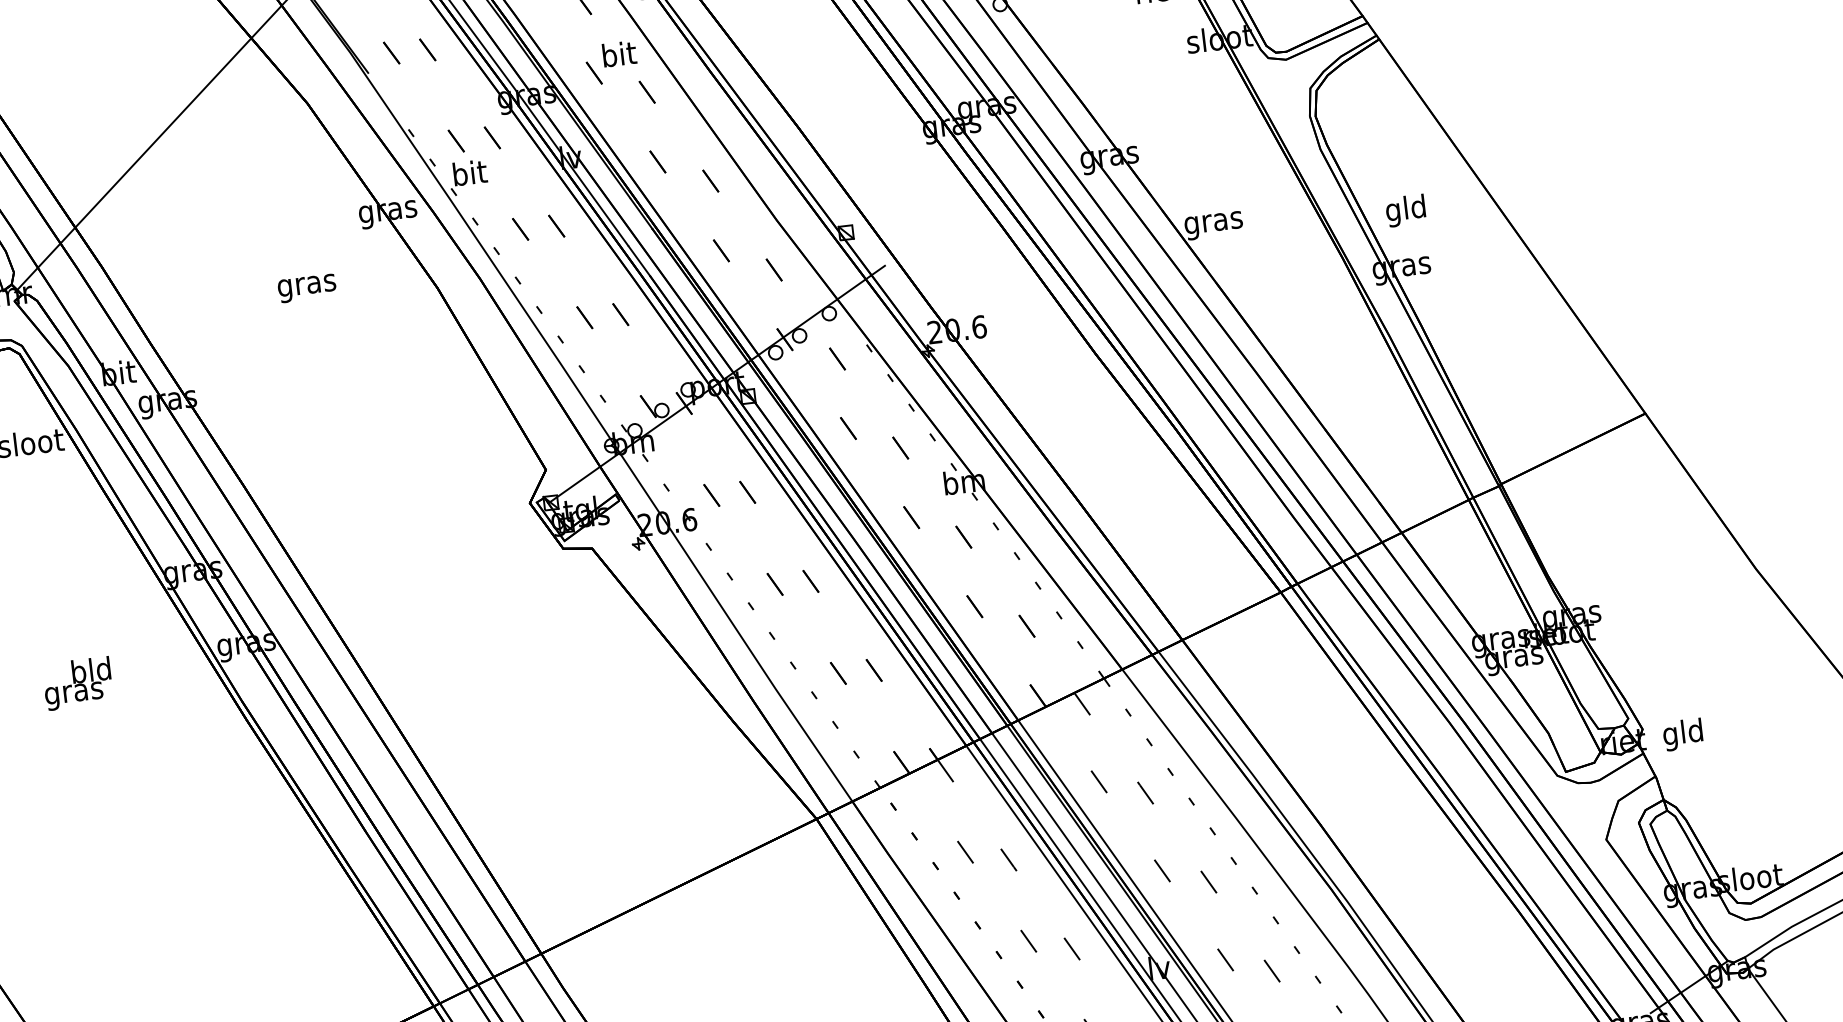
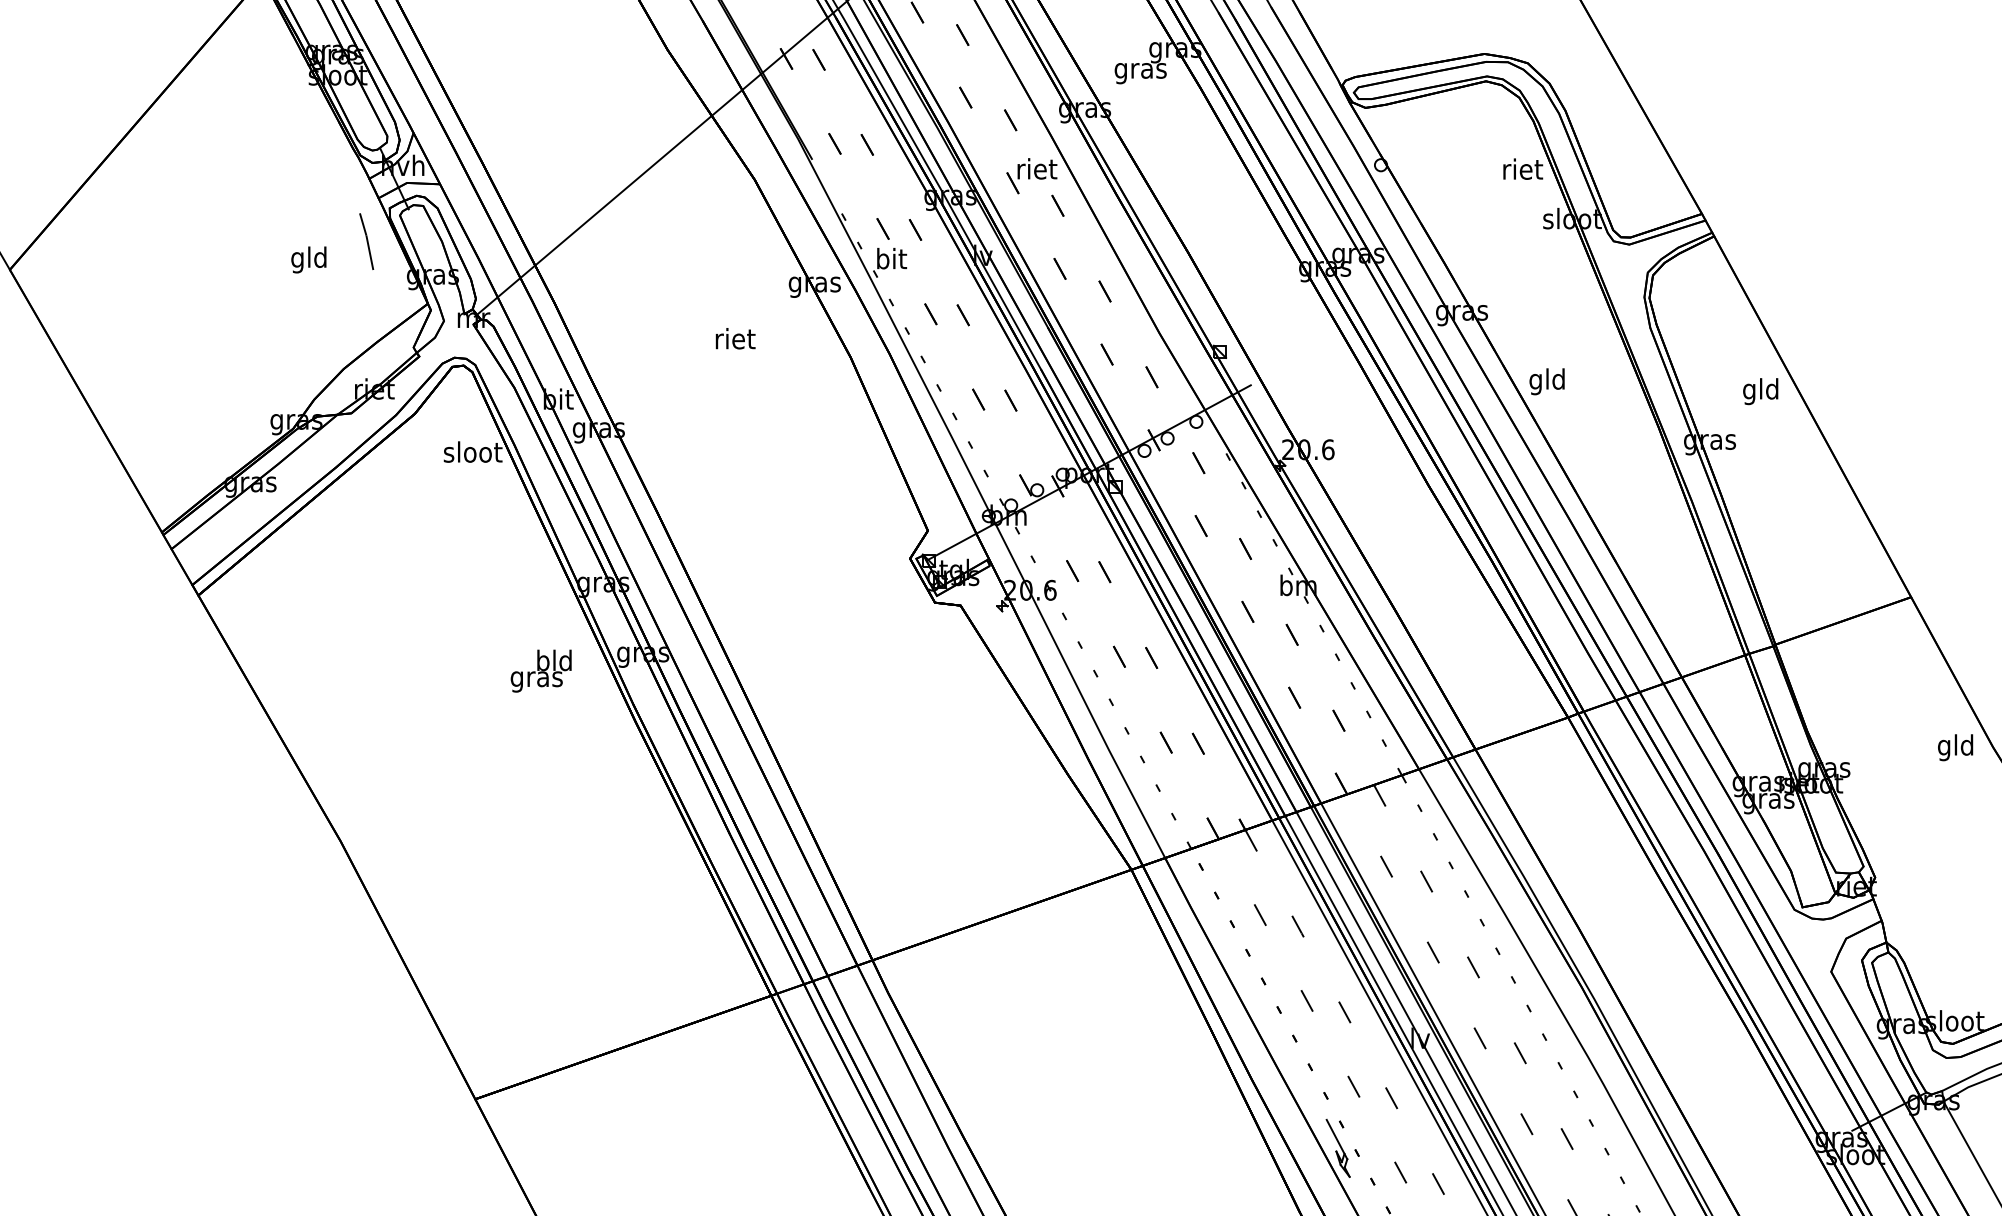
text: (619, 53) -> (1037, 168), bit -> riet
text: (1405, 210) -> (1760, 391), moved
text: (1213, 222) -> (1547, 381), gras -> gld
text: (306, 285) -> (734, 341), gras -> riet
text: (77, 683) -> (540, 670), moved
text: (1682, 734) -> (1955, 747), moved

